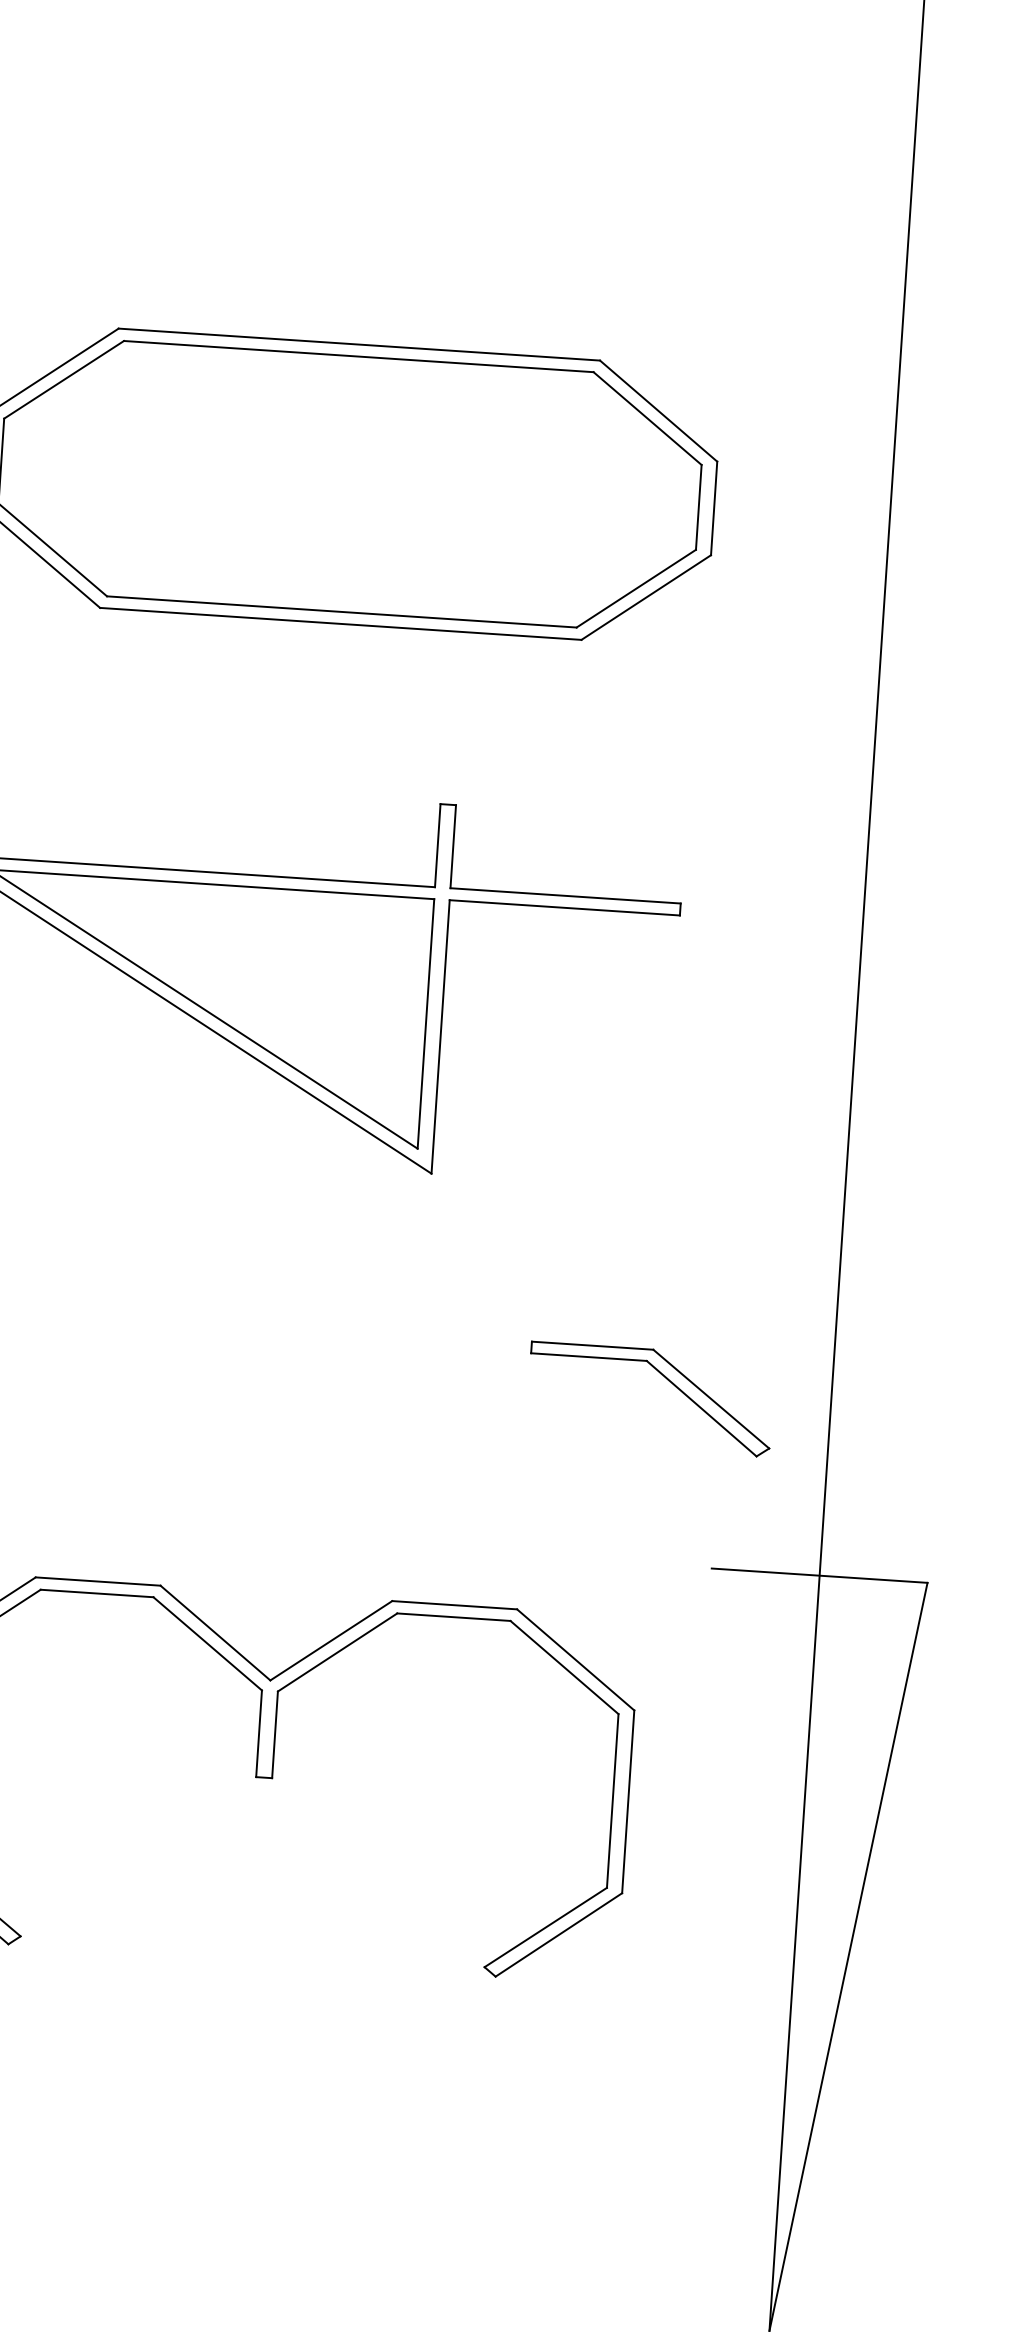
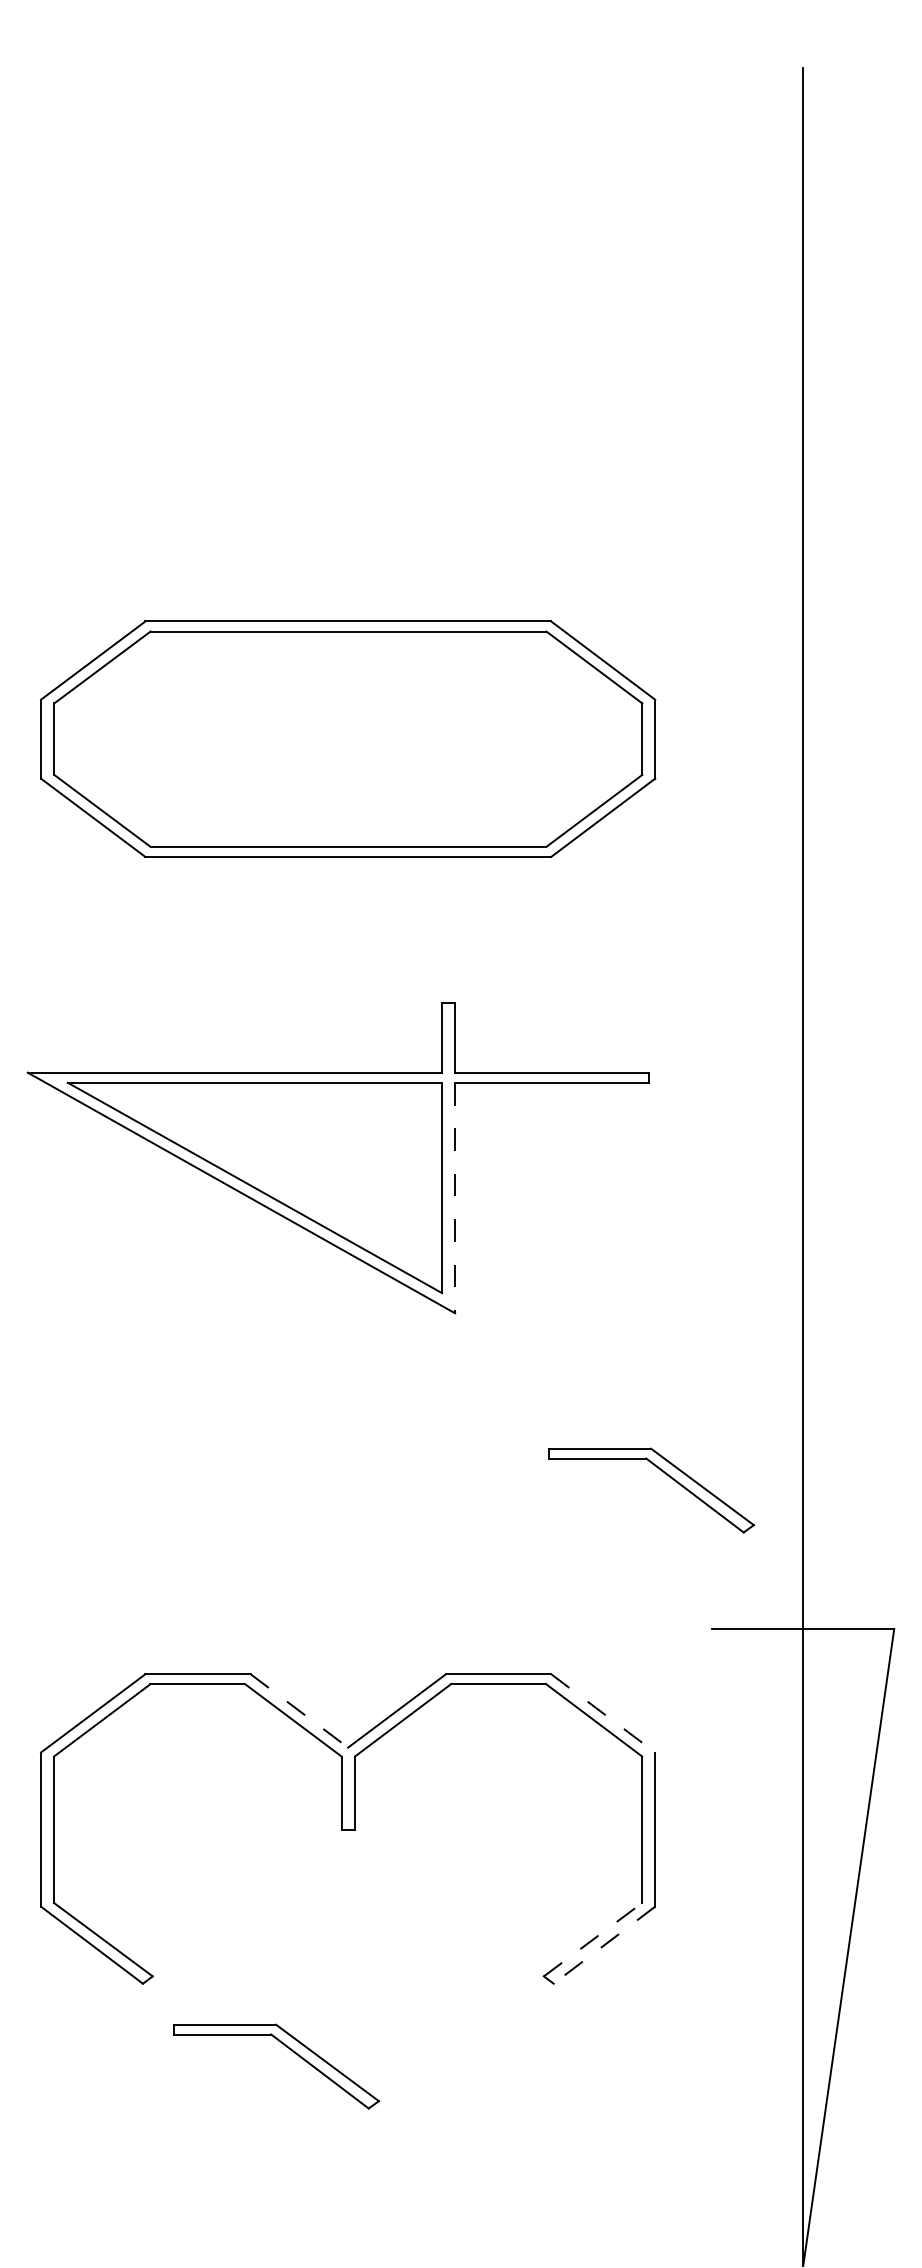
line: (441, 1037) -> (455, 1198), solid -> dashed
line: (215, 1633) -> (299, 1711), solid -> dashed
line: (576, 1660) -> (603, 1713), solid -> dashed
line: (546, 1927) -> (593, 1939), solid -> dashed
line: (558, 1935) -> (604, 1945), solid -> dashed
part: (174, 2032) -> (287, 2048), added

